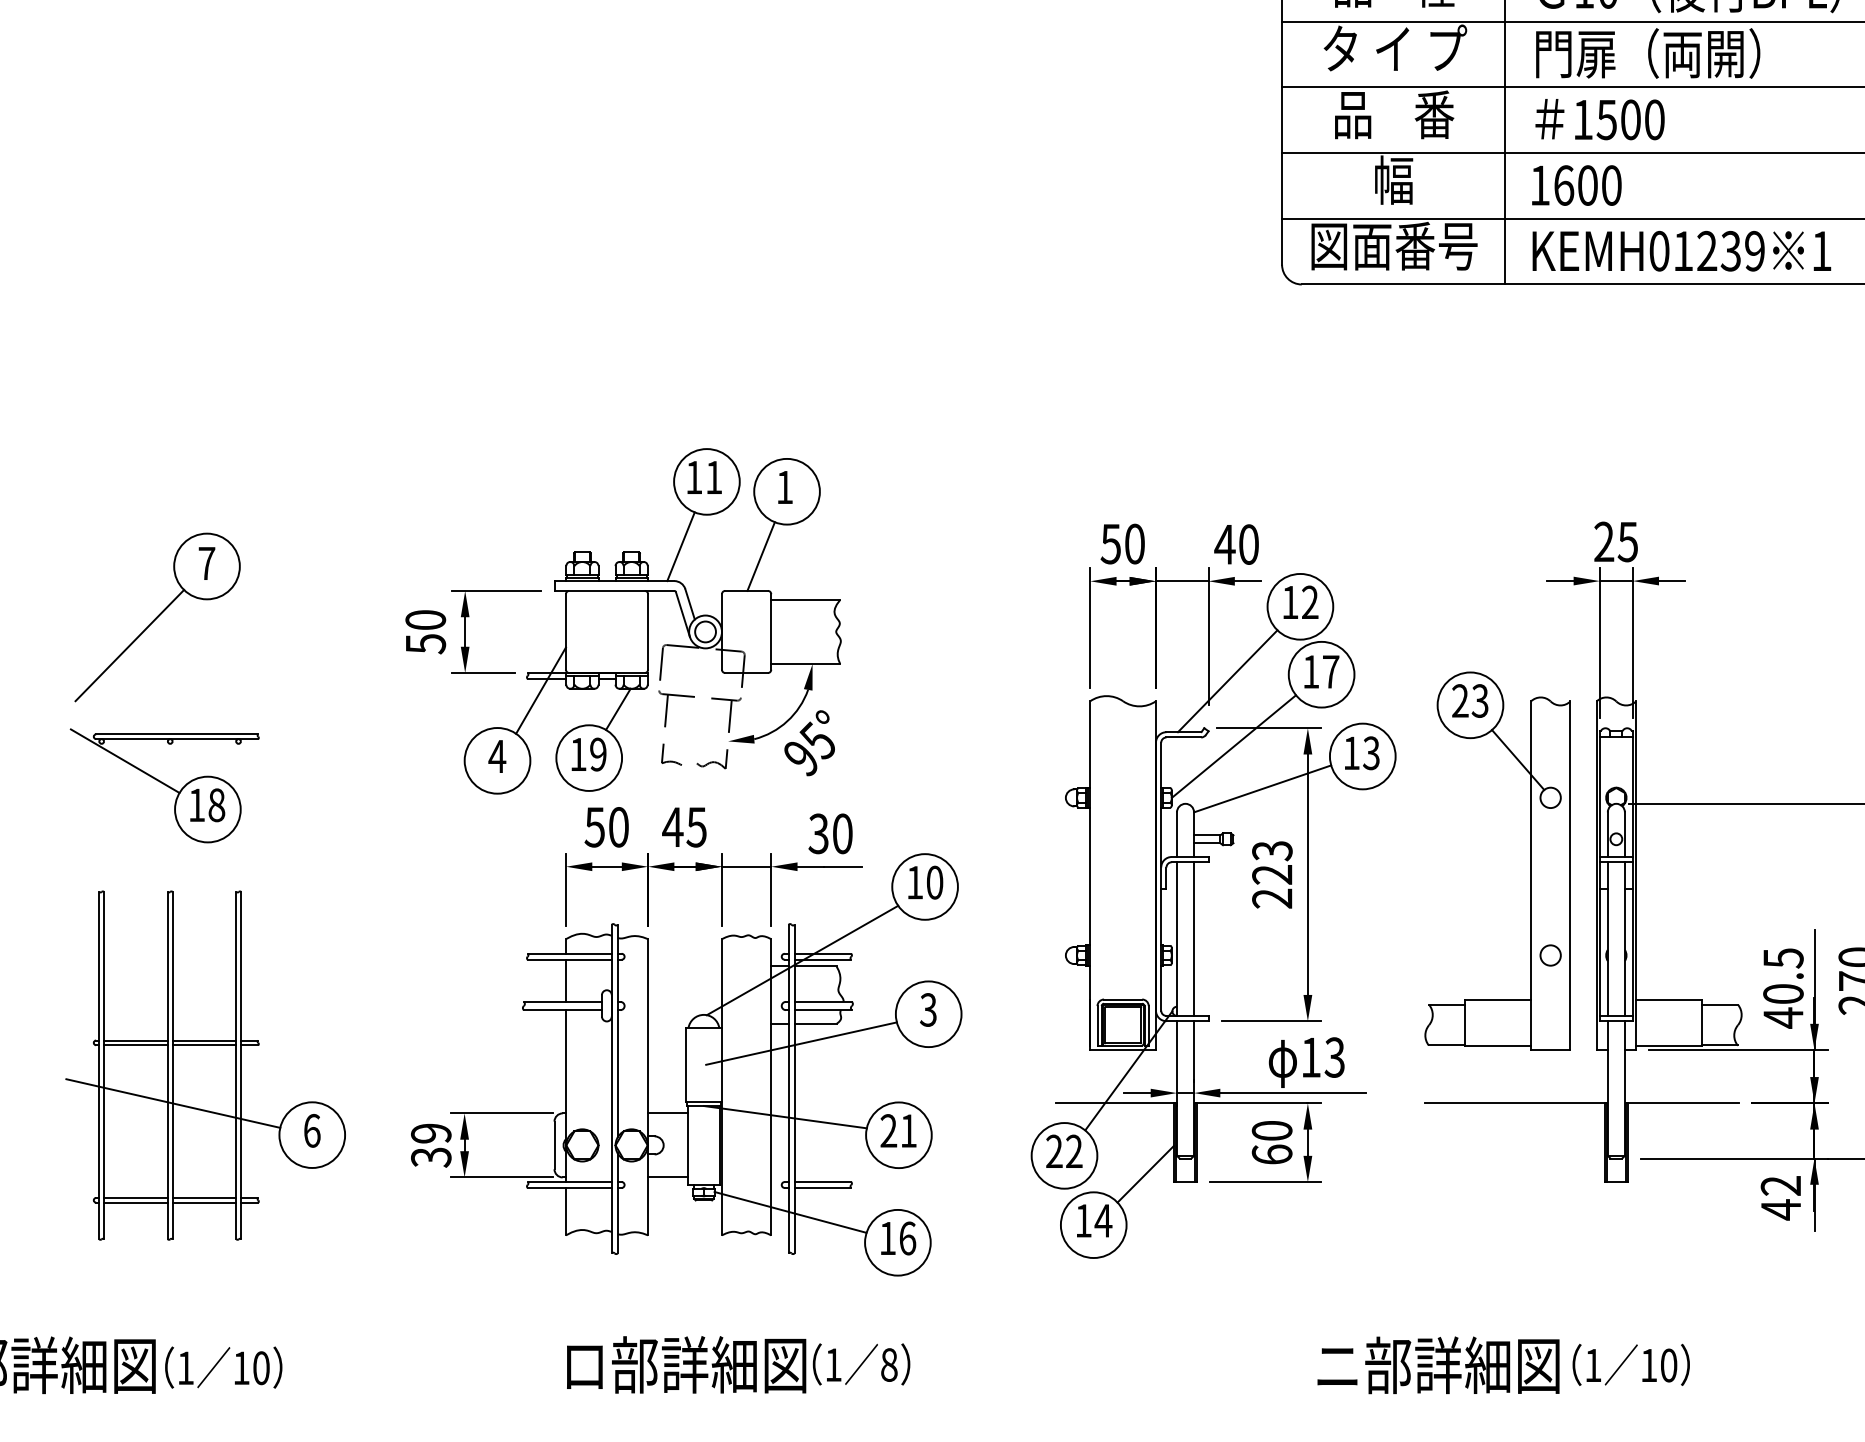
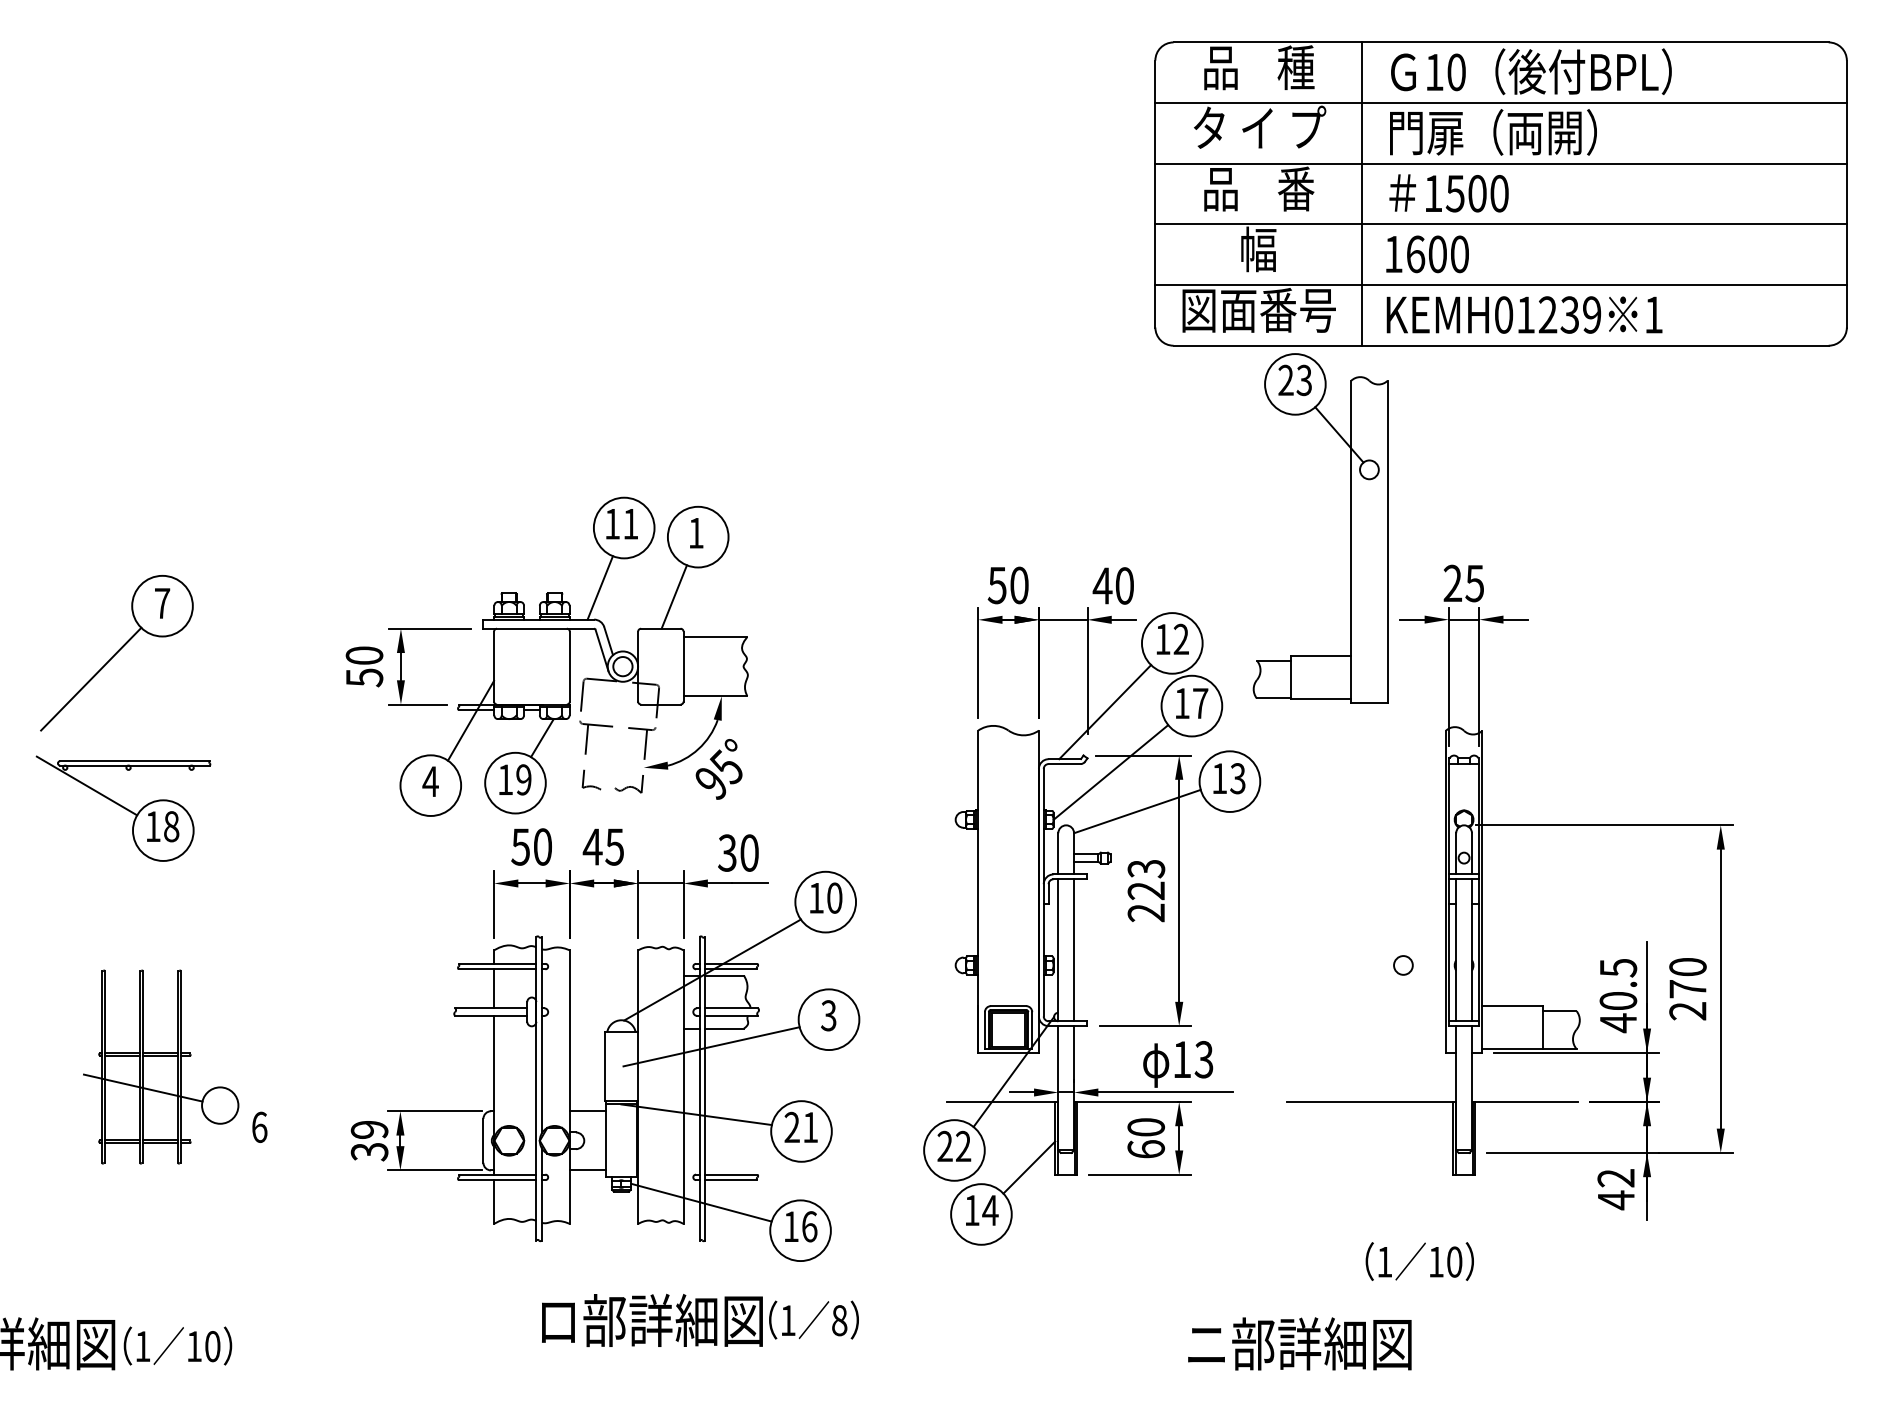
part: (1530, 861) -> (1350, 528), moved
part: (204, 1064) -> (160, 1066), size x0.6
text: (738, 1364) -> (700, 1320), moved
text: (1630, 1364) -> (1419, 1261), moved

